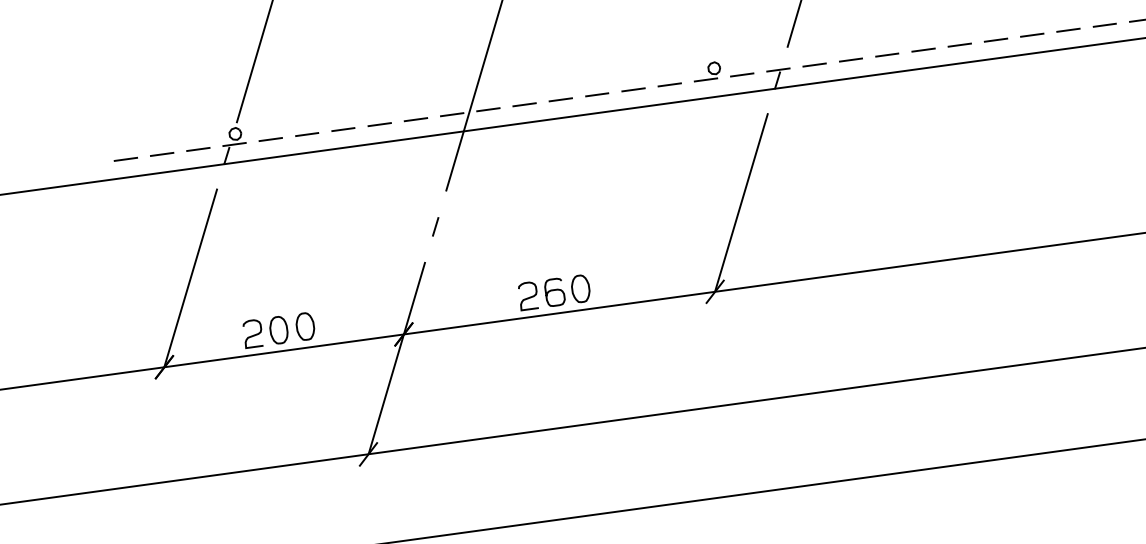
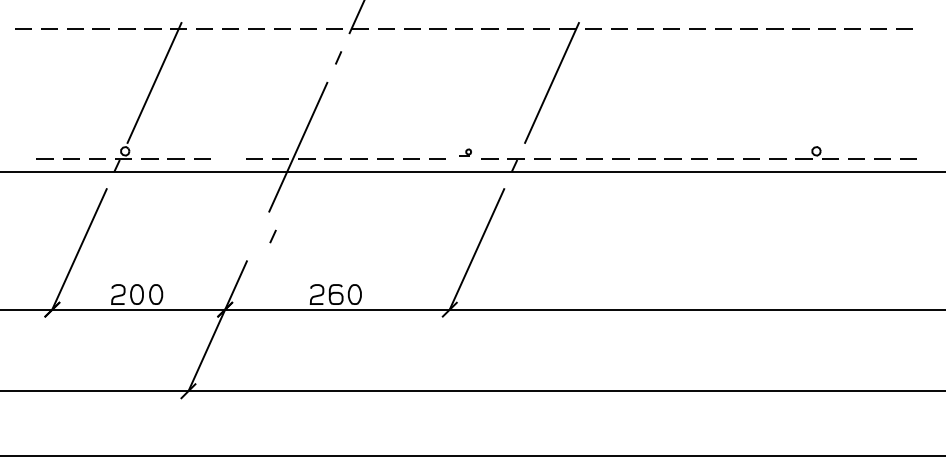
part: (707, 71) -> (465, 152), size x0.6
line: (379, 124) -> (228, 158), removed
line: (434, 226) -> (272, 236), moved

